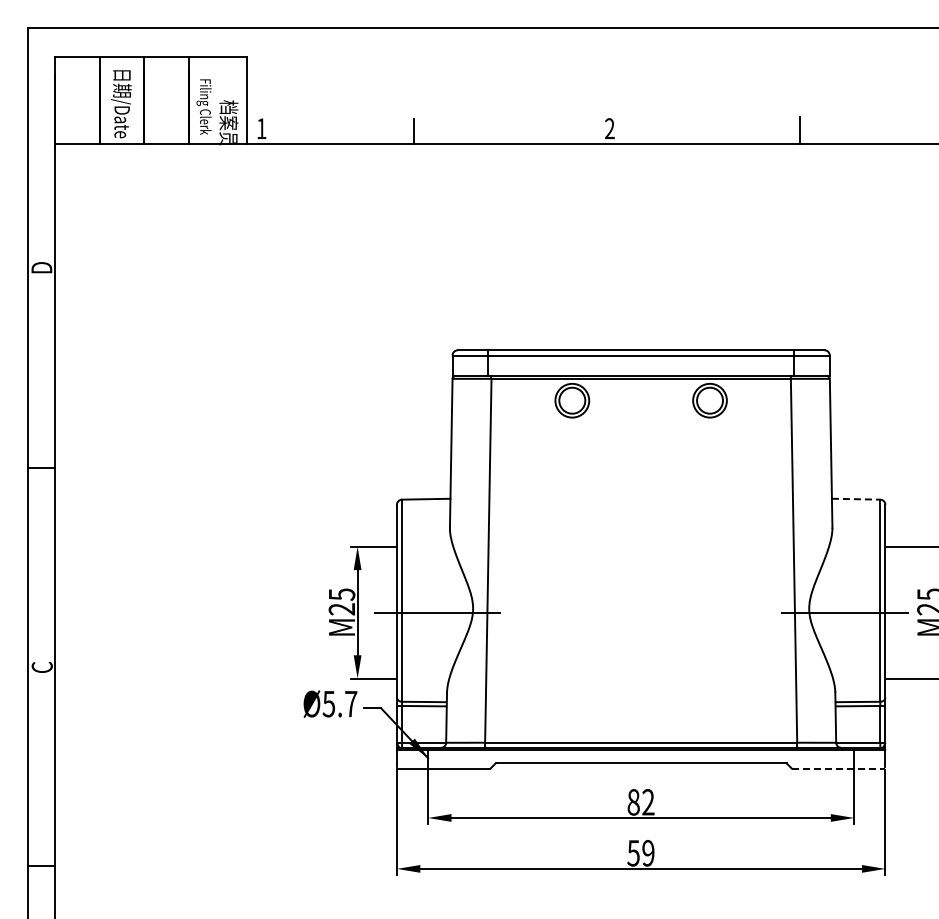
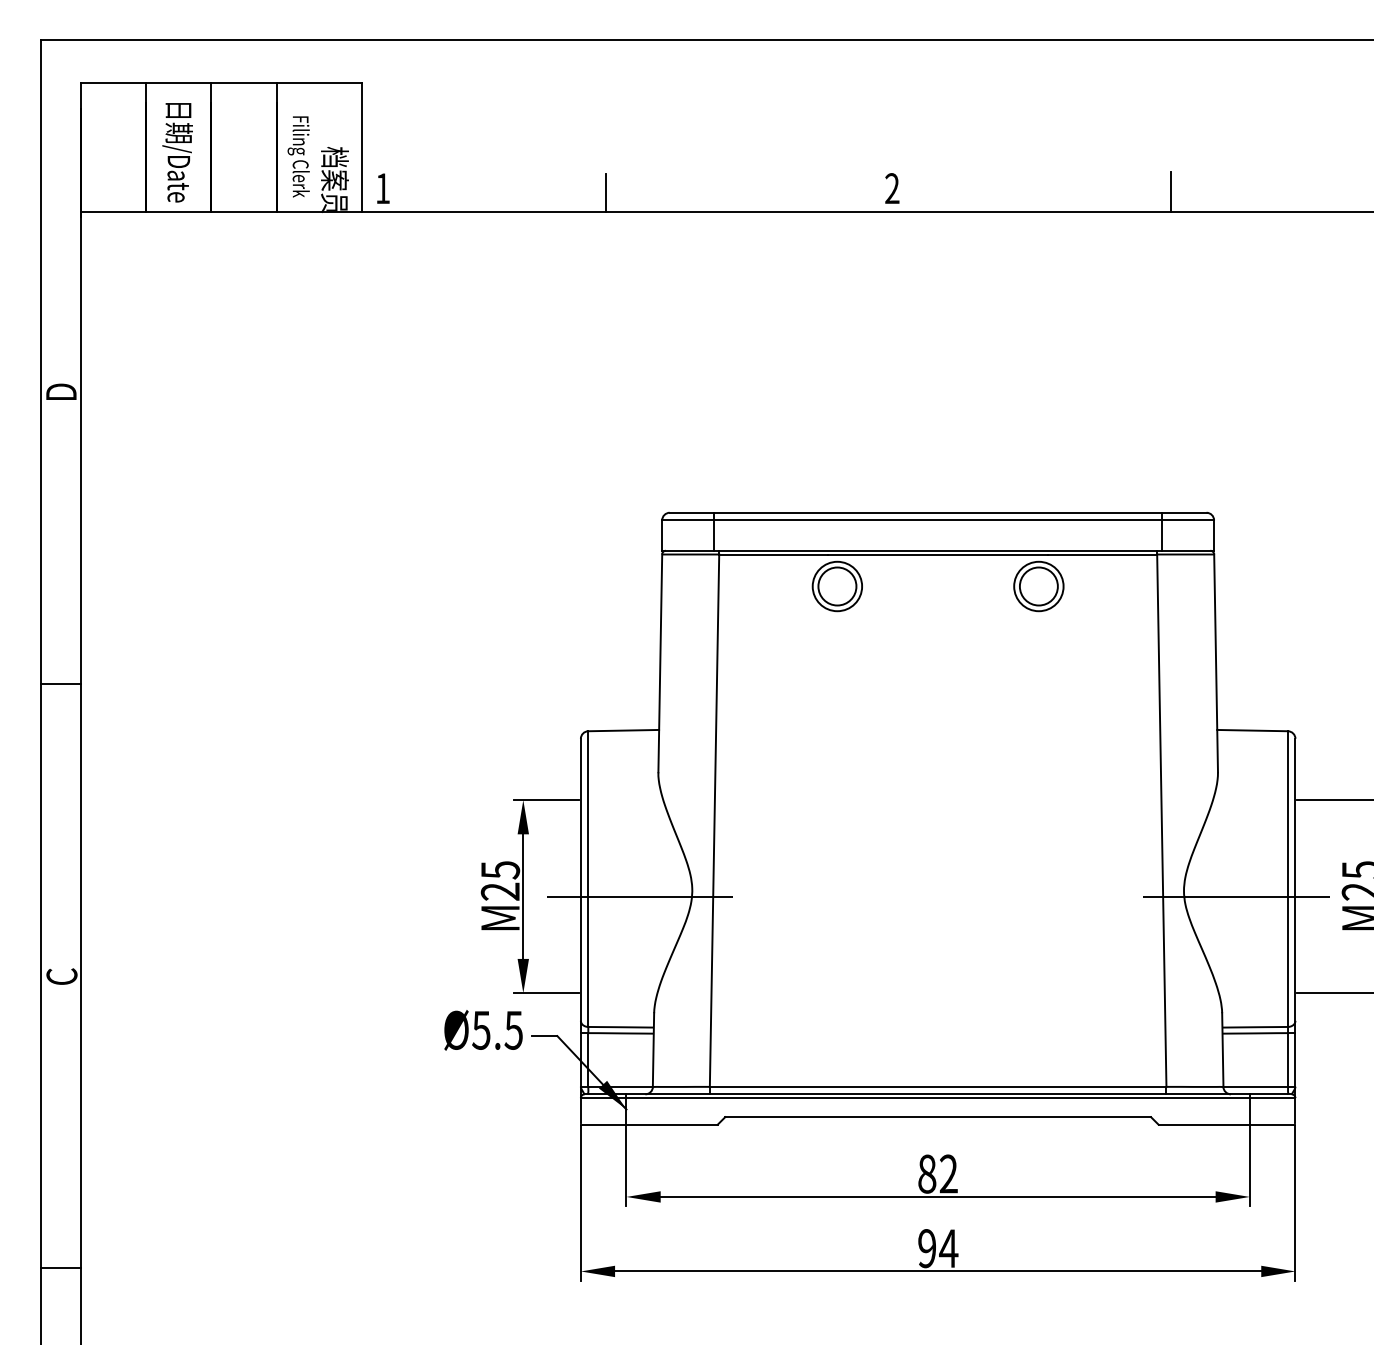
line: (856, 499) -> (1253, 731), dashed -> solid
text: (350, 704) -> (512, 1030), Ø5.7 -> Ø5.5
line: (838, 768) -> (1226, 1124), dashed -> solid
text: (641, 852) -> (938, 1247), 59 -> 94

